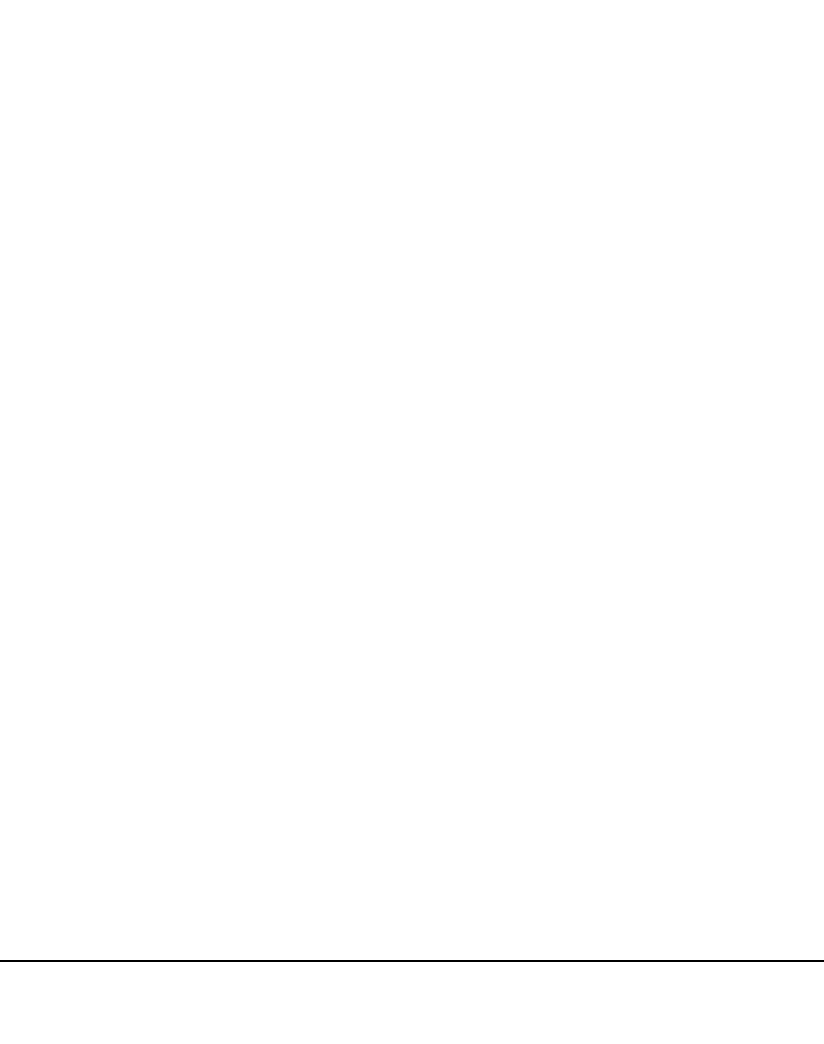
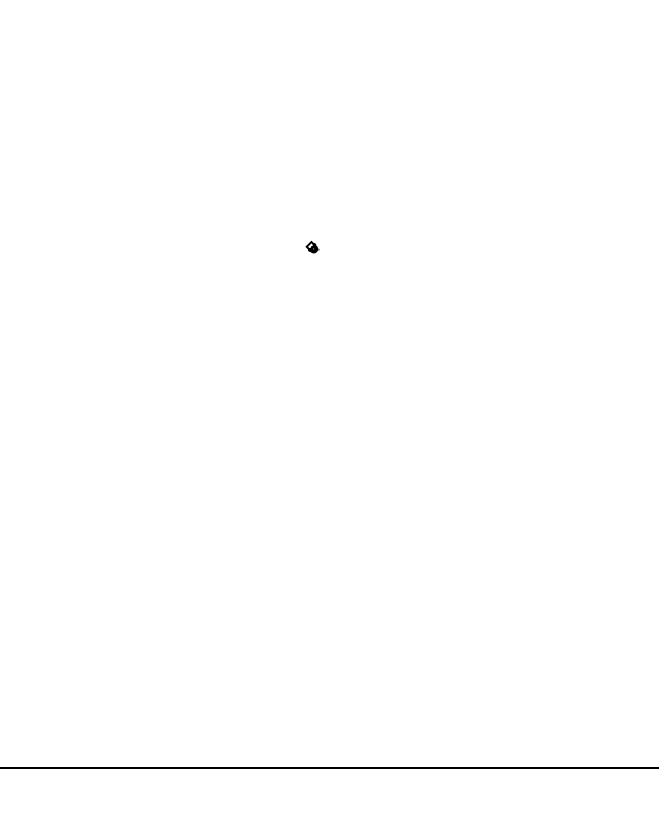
part: (390, 308) -> (312, 246), added

